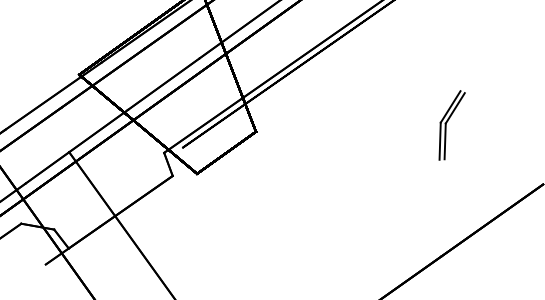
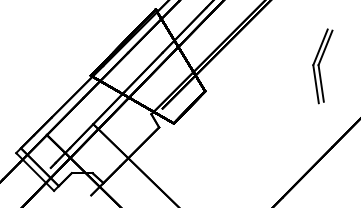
part: (448, 125) -> (322, 66), size x1.67

